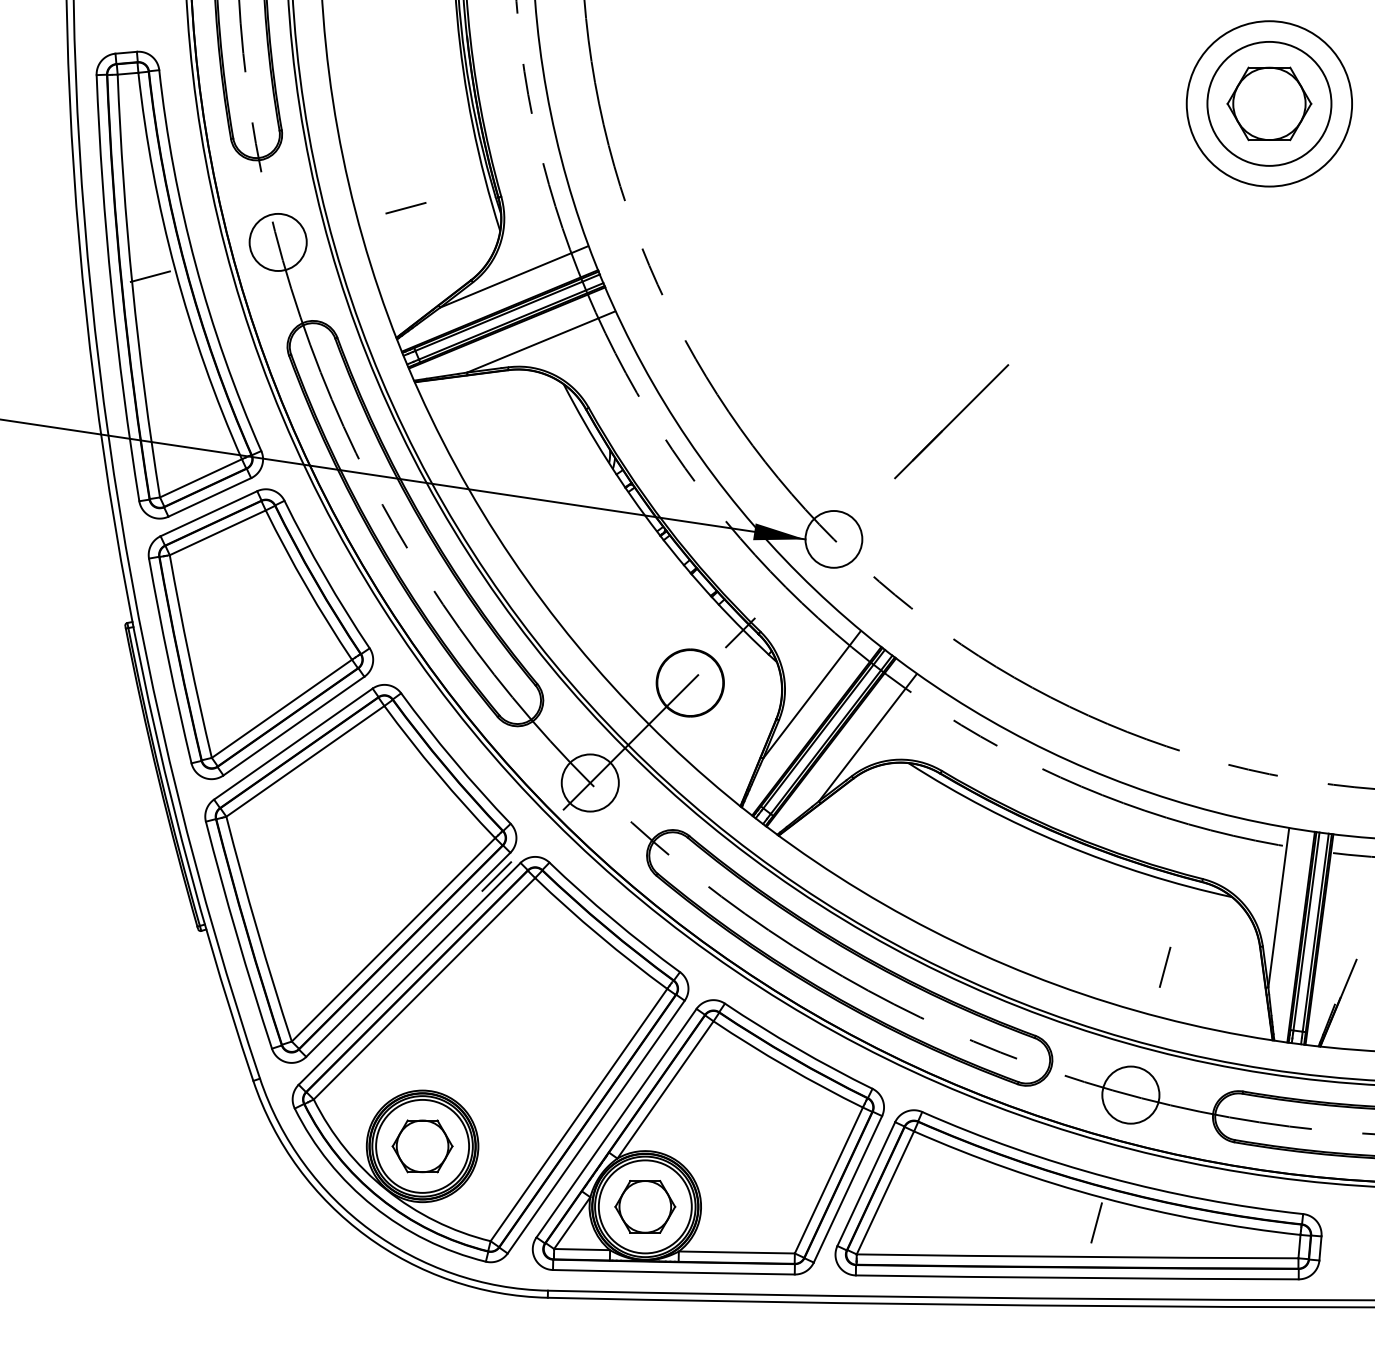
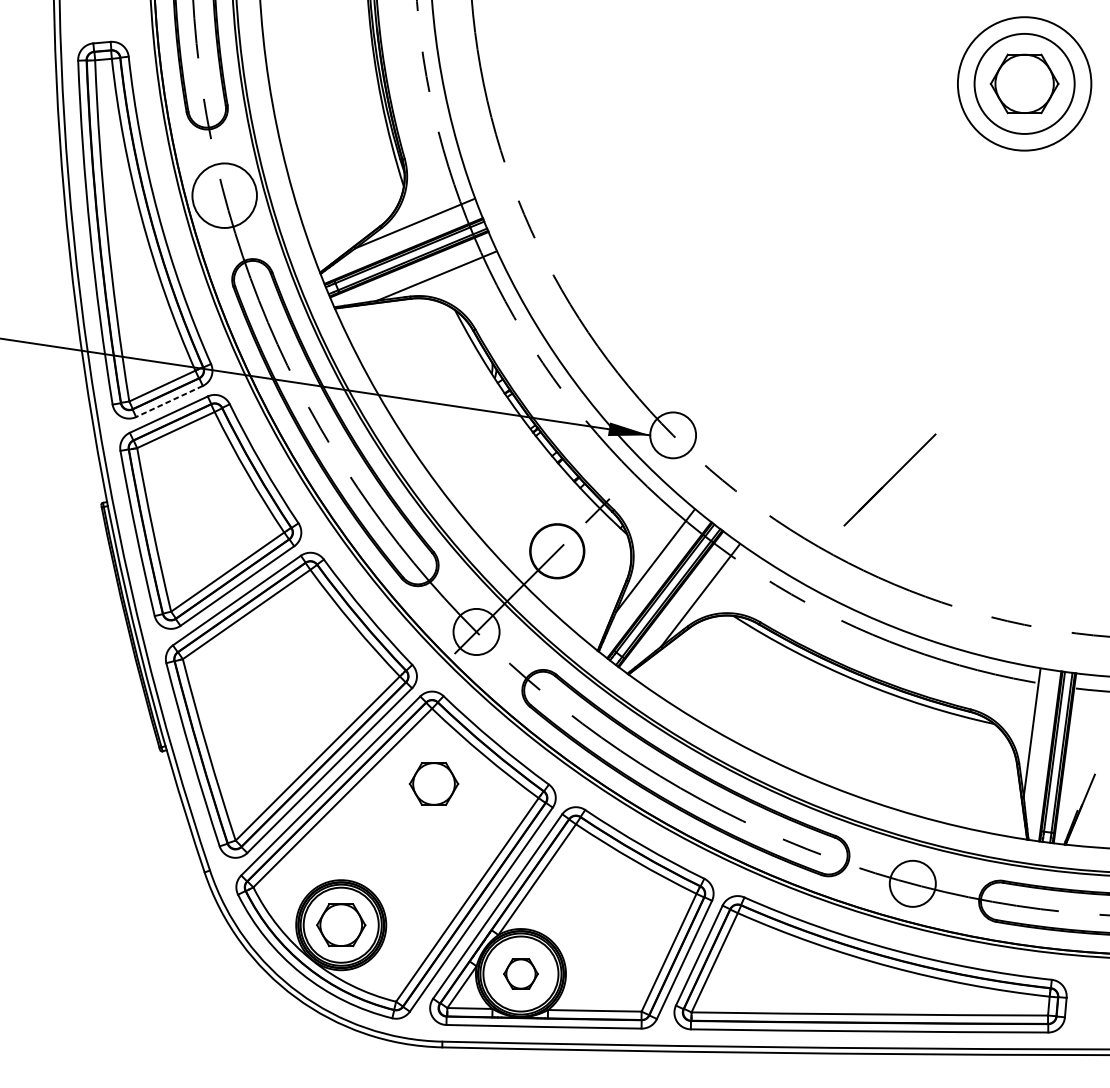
line: (405, 208) -> (327, 168), removed
circle: (277, 241) -> (224, 194), size x1.4
line: (149, 276) -> (120, 223), removed
line: (951, 421) -> (889, 479), moved
line: (209, 497) -> (169, 401), solid -> dashed
line: (496, 876) -> (400, 707), removed
line: (1164, 966) -> (939, 780), removed
part: (537, 971) -> (433, 784), added
part: (645, 1206) -> (521, 973), size x0.7
line: (1096, 1222) -> (885, 986), removed

